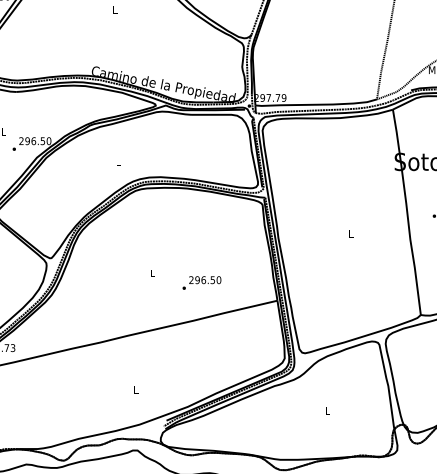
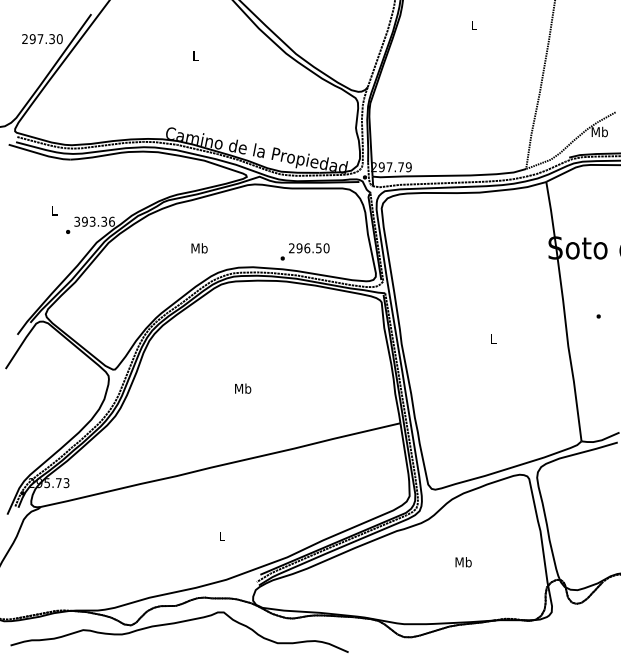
text: (35, 140) -> (94, 221), 296.50 -> 393.36
text: (118, 162) -> (199, 248), L -> Mb
text: (153, 273) -> (243, 388), L -> Mb
text: (201, 282) -> (304, 251), moved
text: (327, 410) -> (463, 562), L -> Mb

